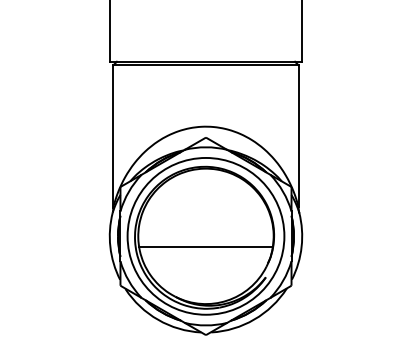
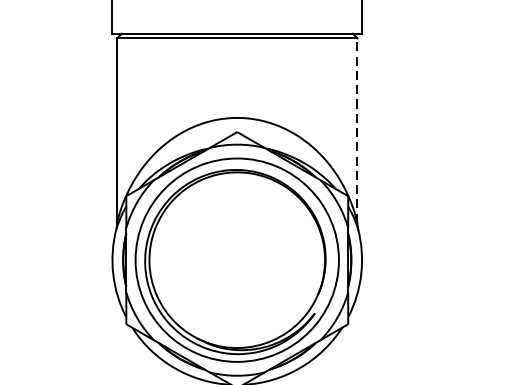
line: (298, 135) -> (357, 129), solid -> dashed
line: (205, 247) -> (236, 274), removed

